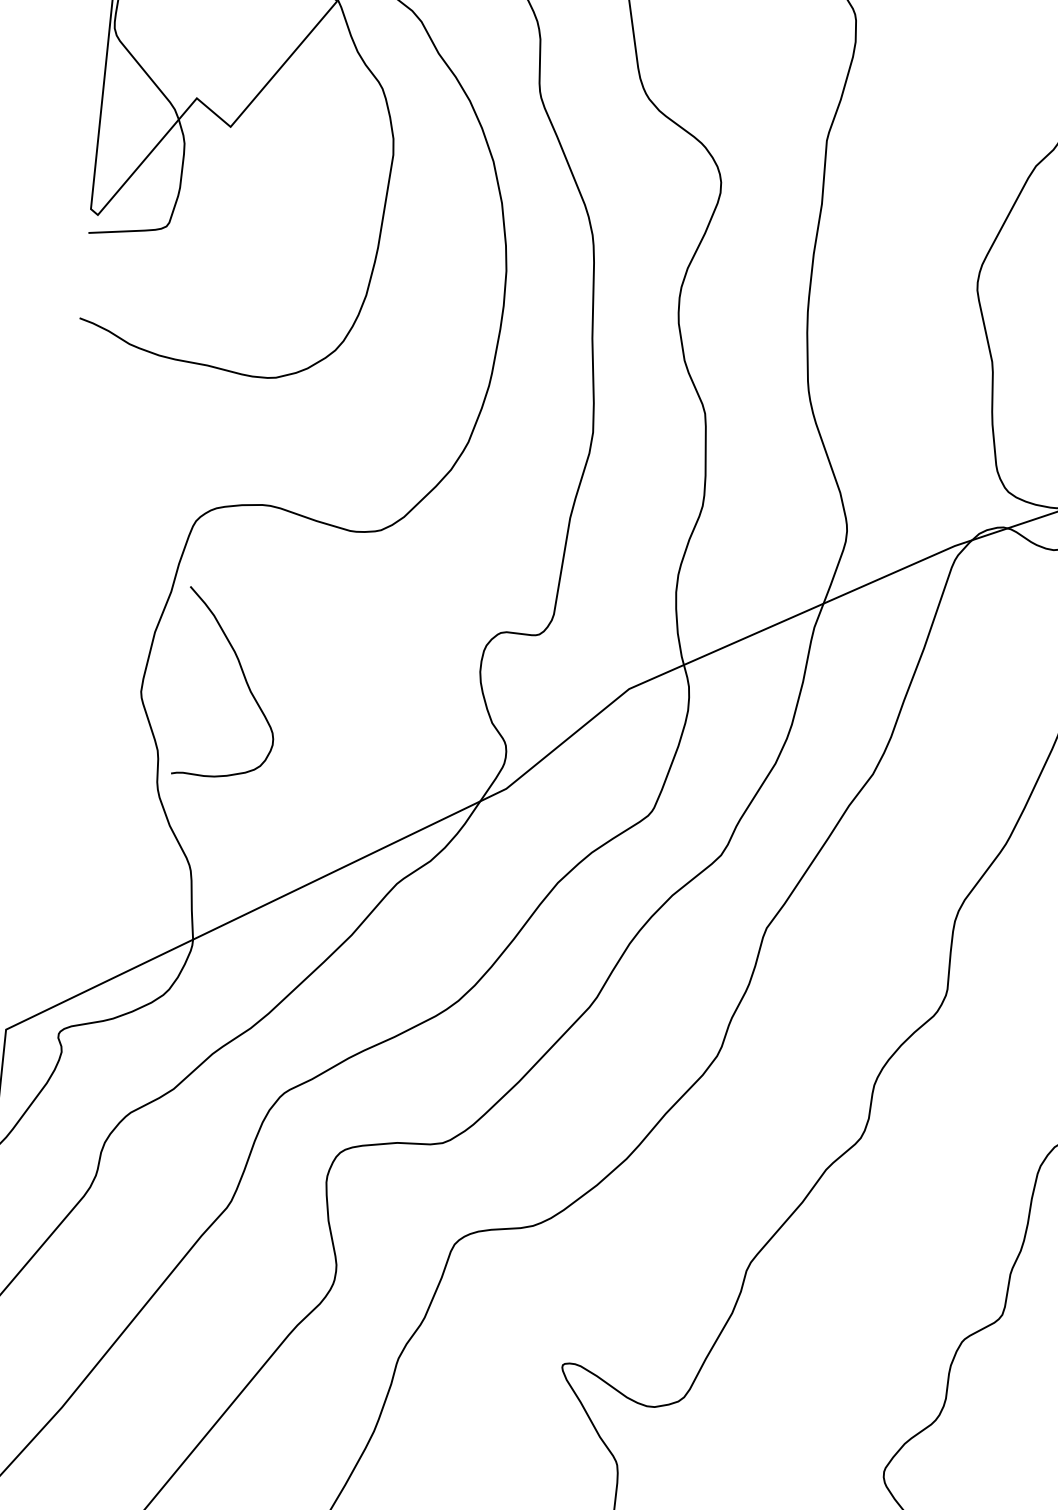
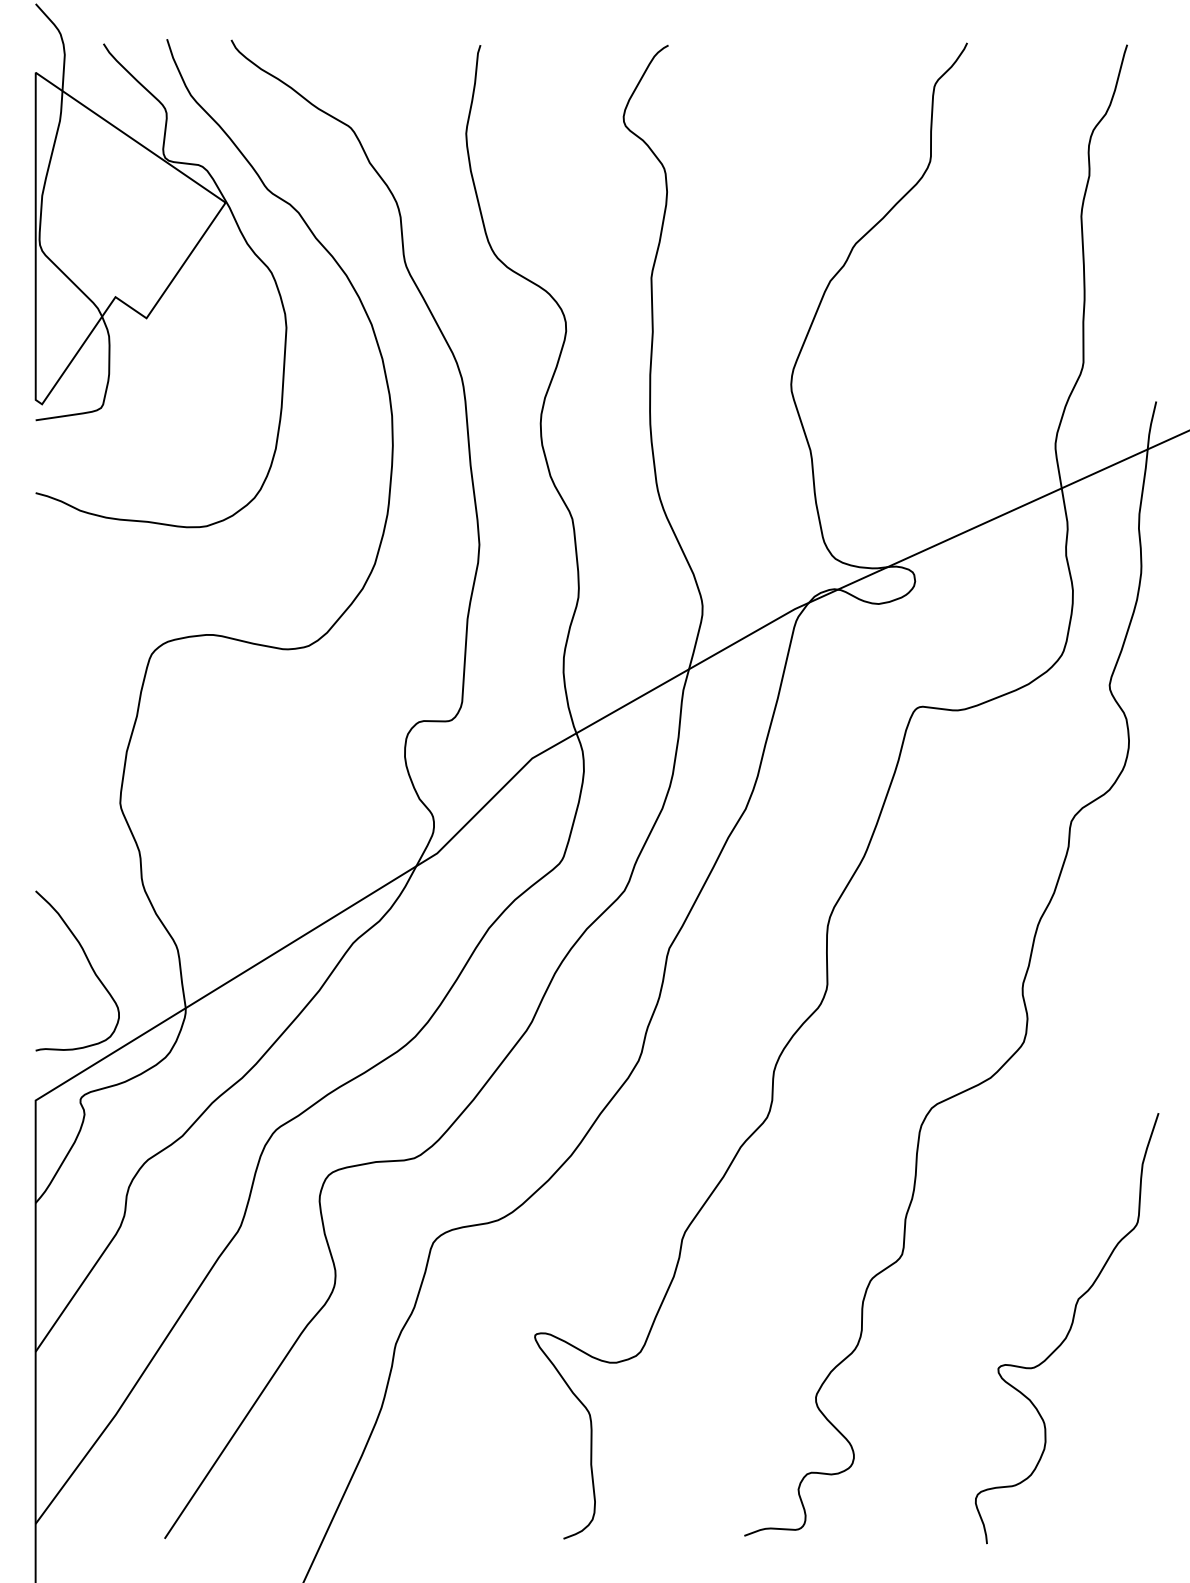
curve: (244, 680) -> (89, 965), moved

